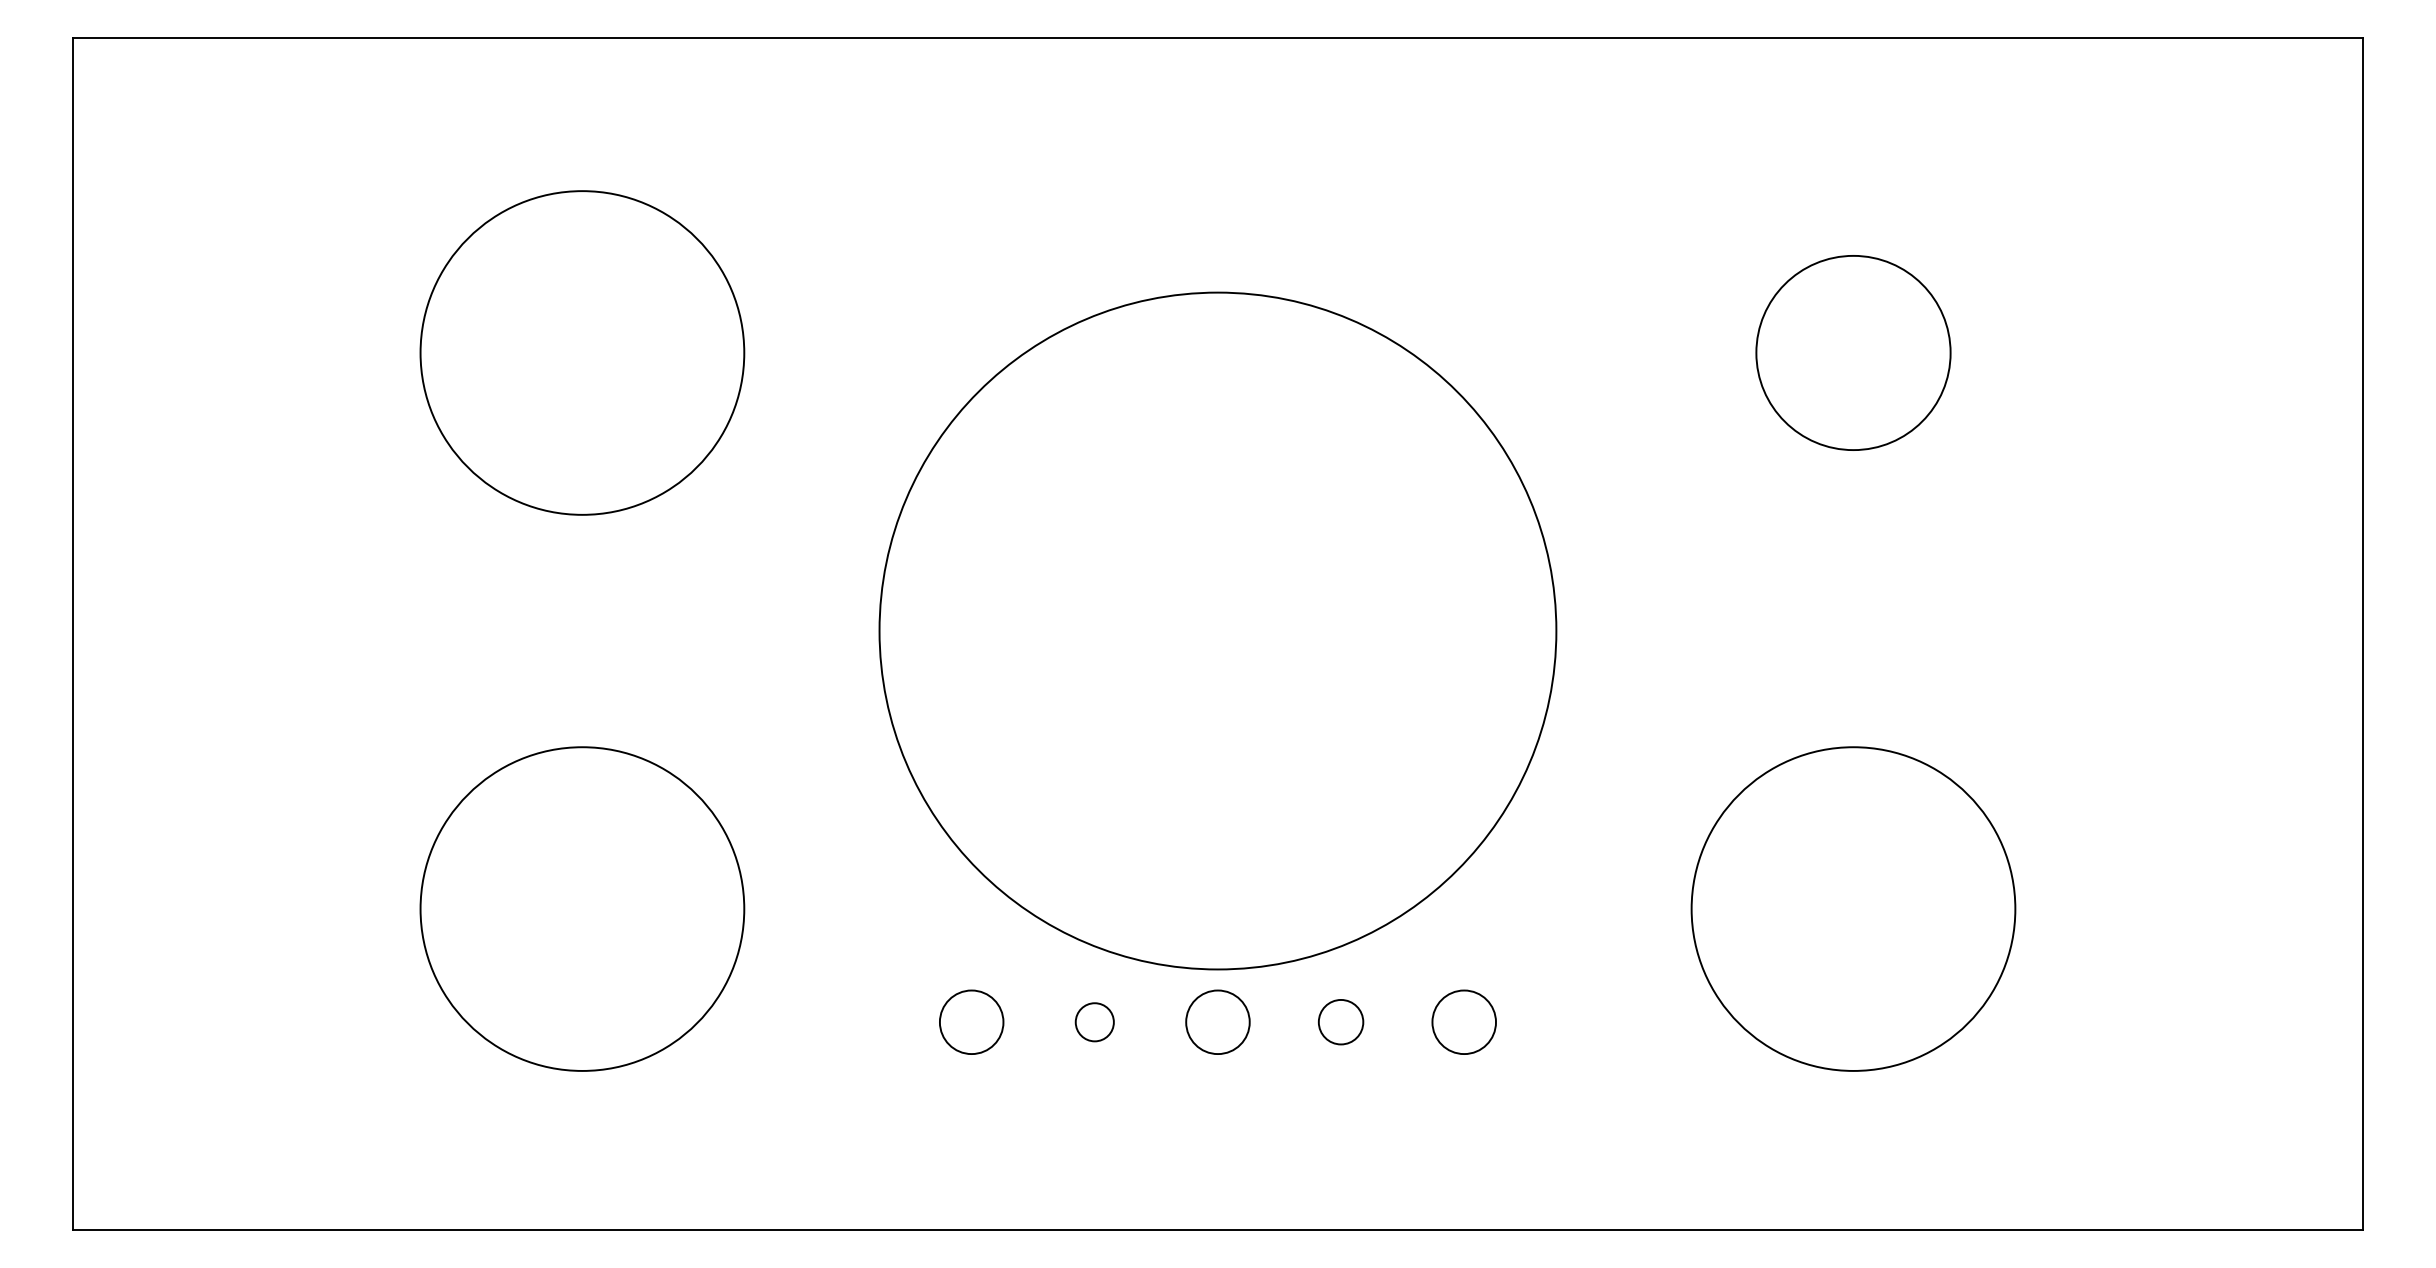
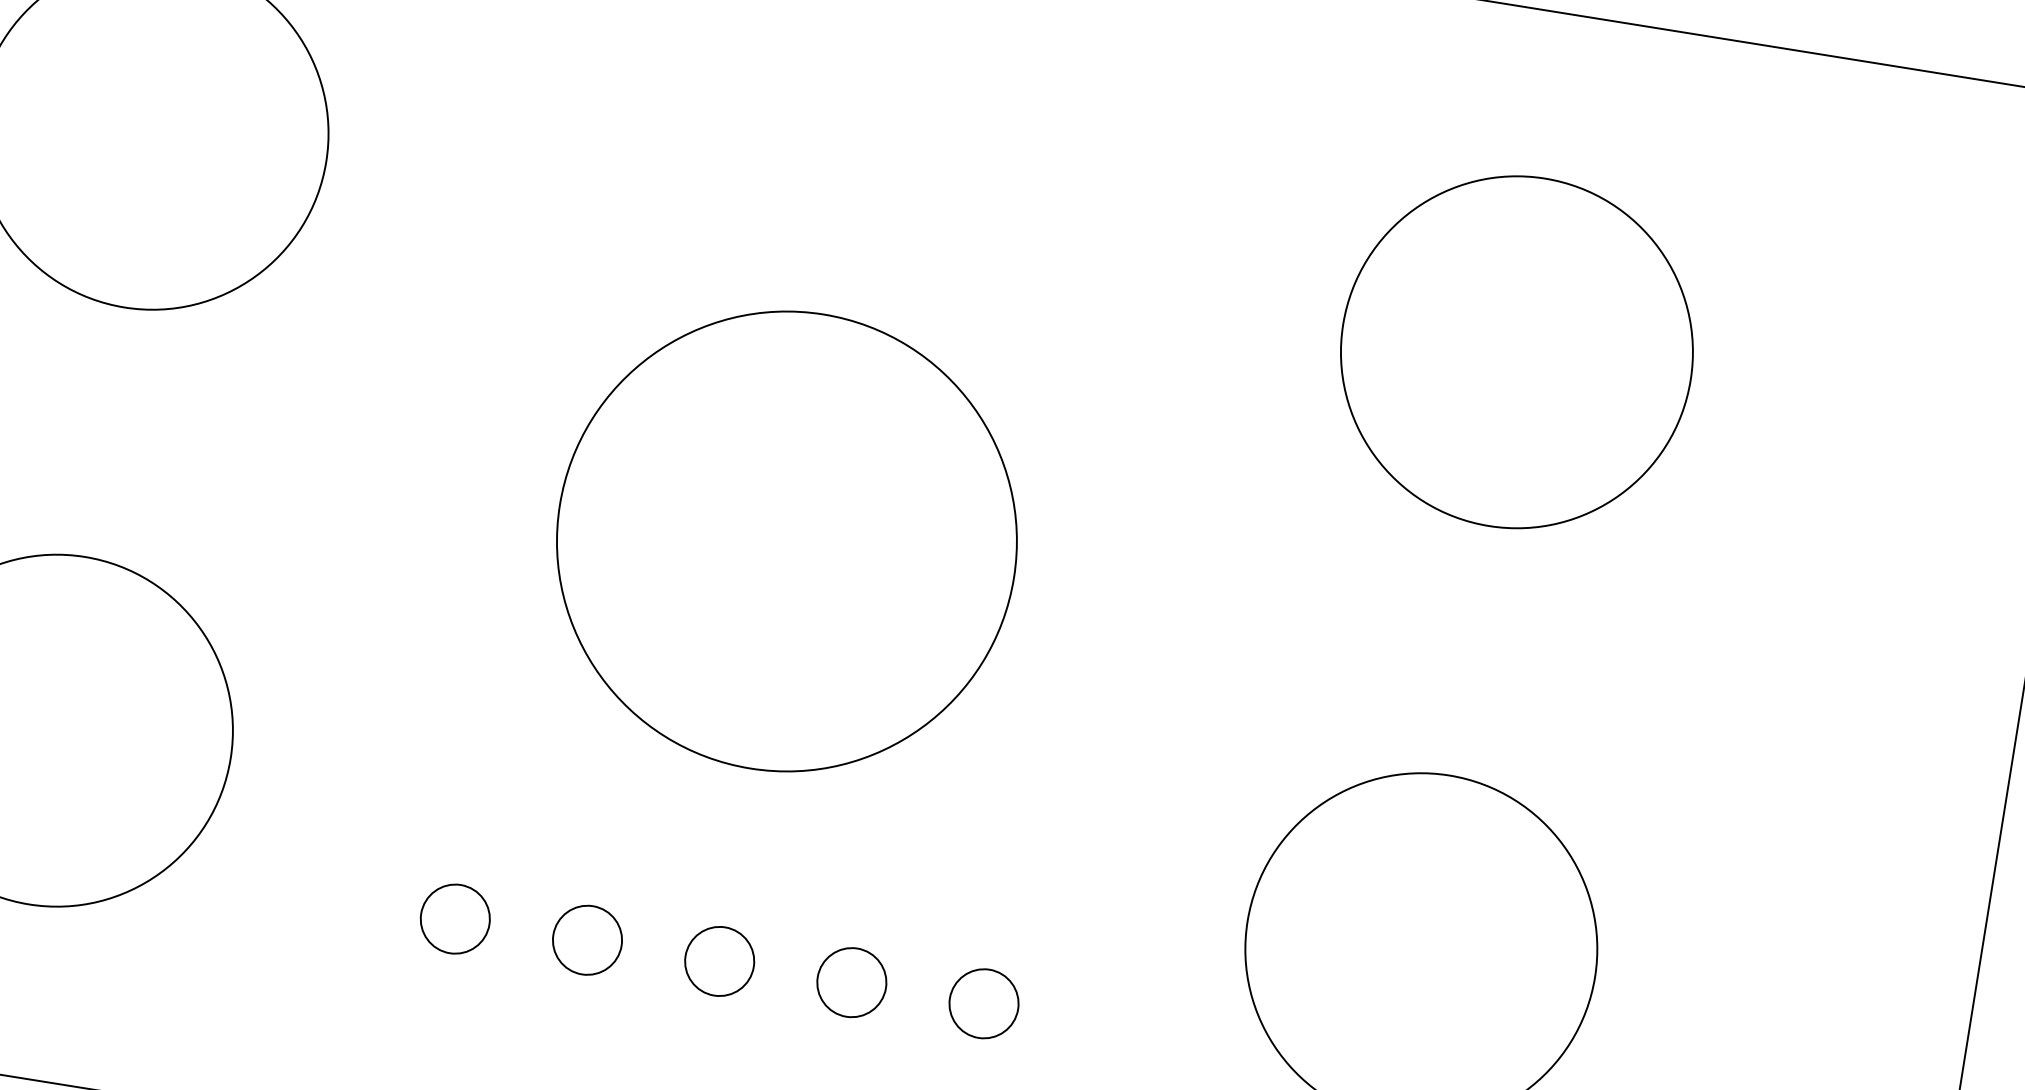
circle: (1853, 352) -> (1517, 351), size x1.67
circle: (1217, 630) -> (786, 540), size x0.62
circle: (1340, 1021) -> (851, 981), size x1.43
circle: (1094, 1022) -> (587, 940), size x1.67

